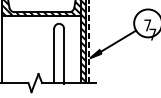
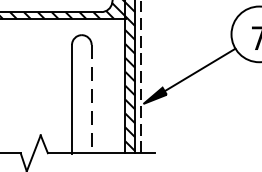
line: (64, 56) -> (92, 100), solid -> dashed

